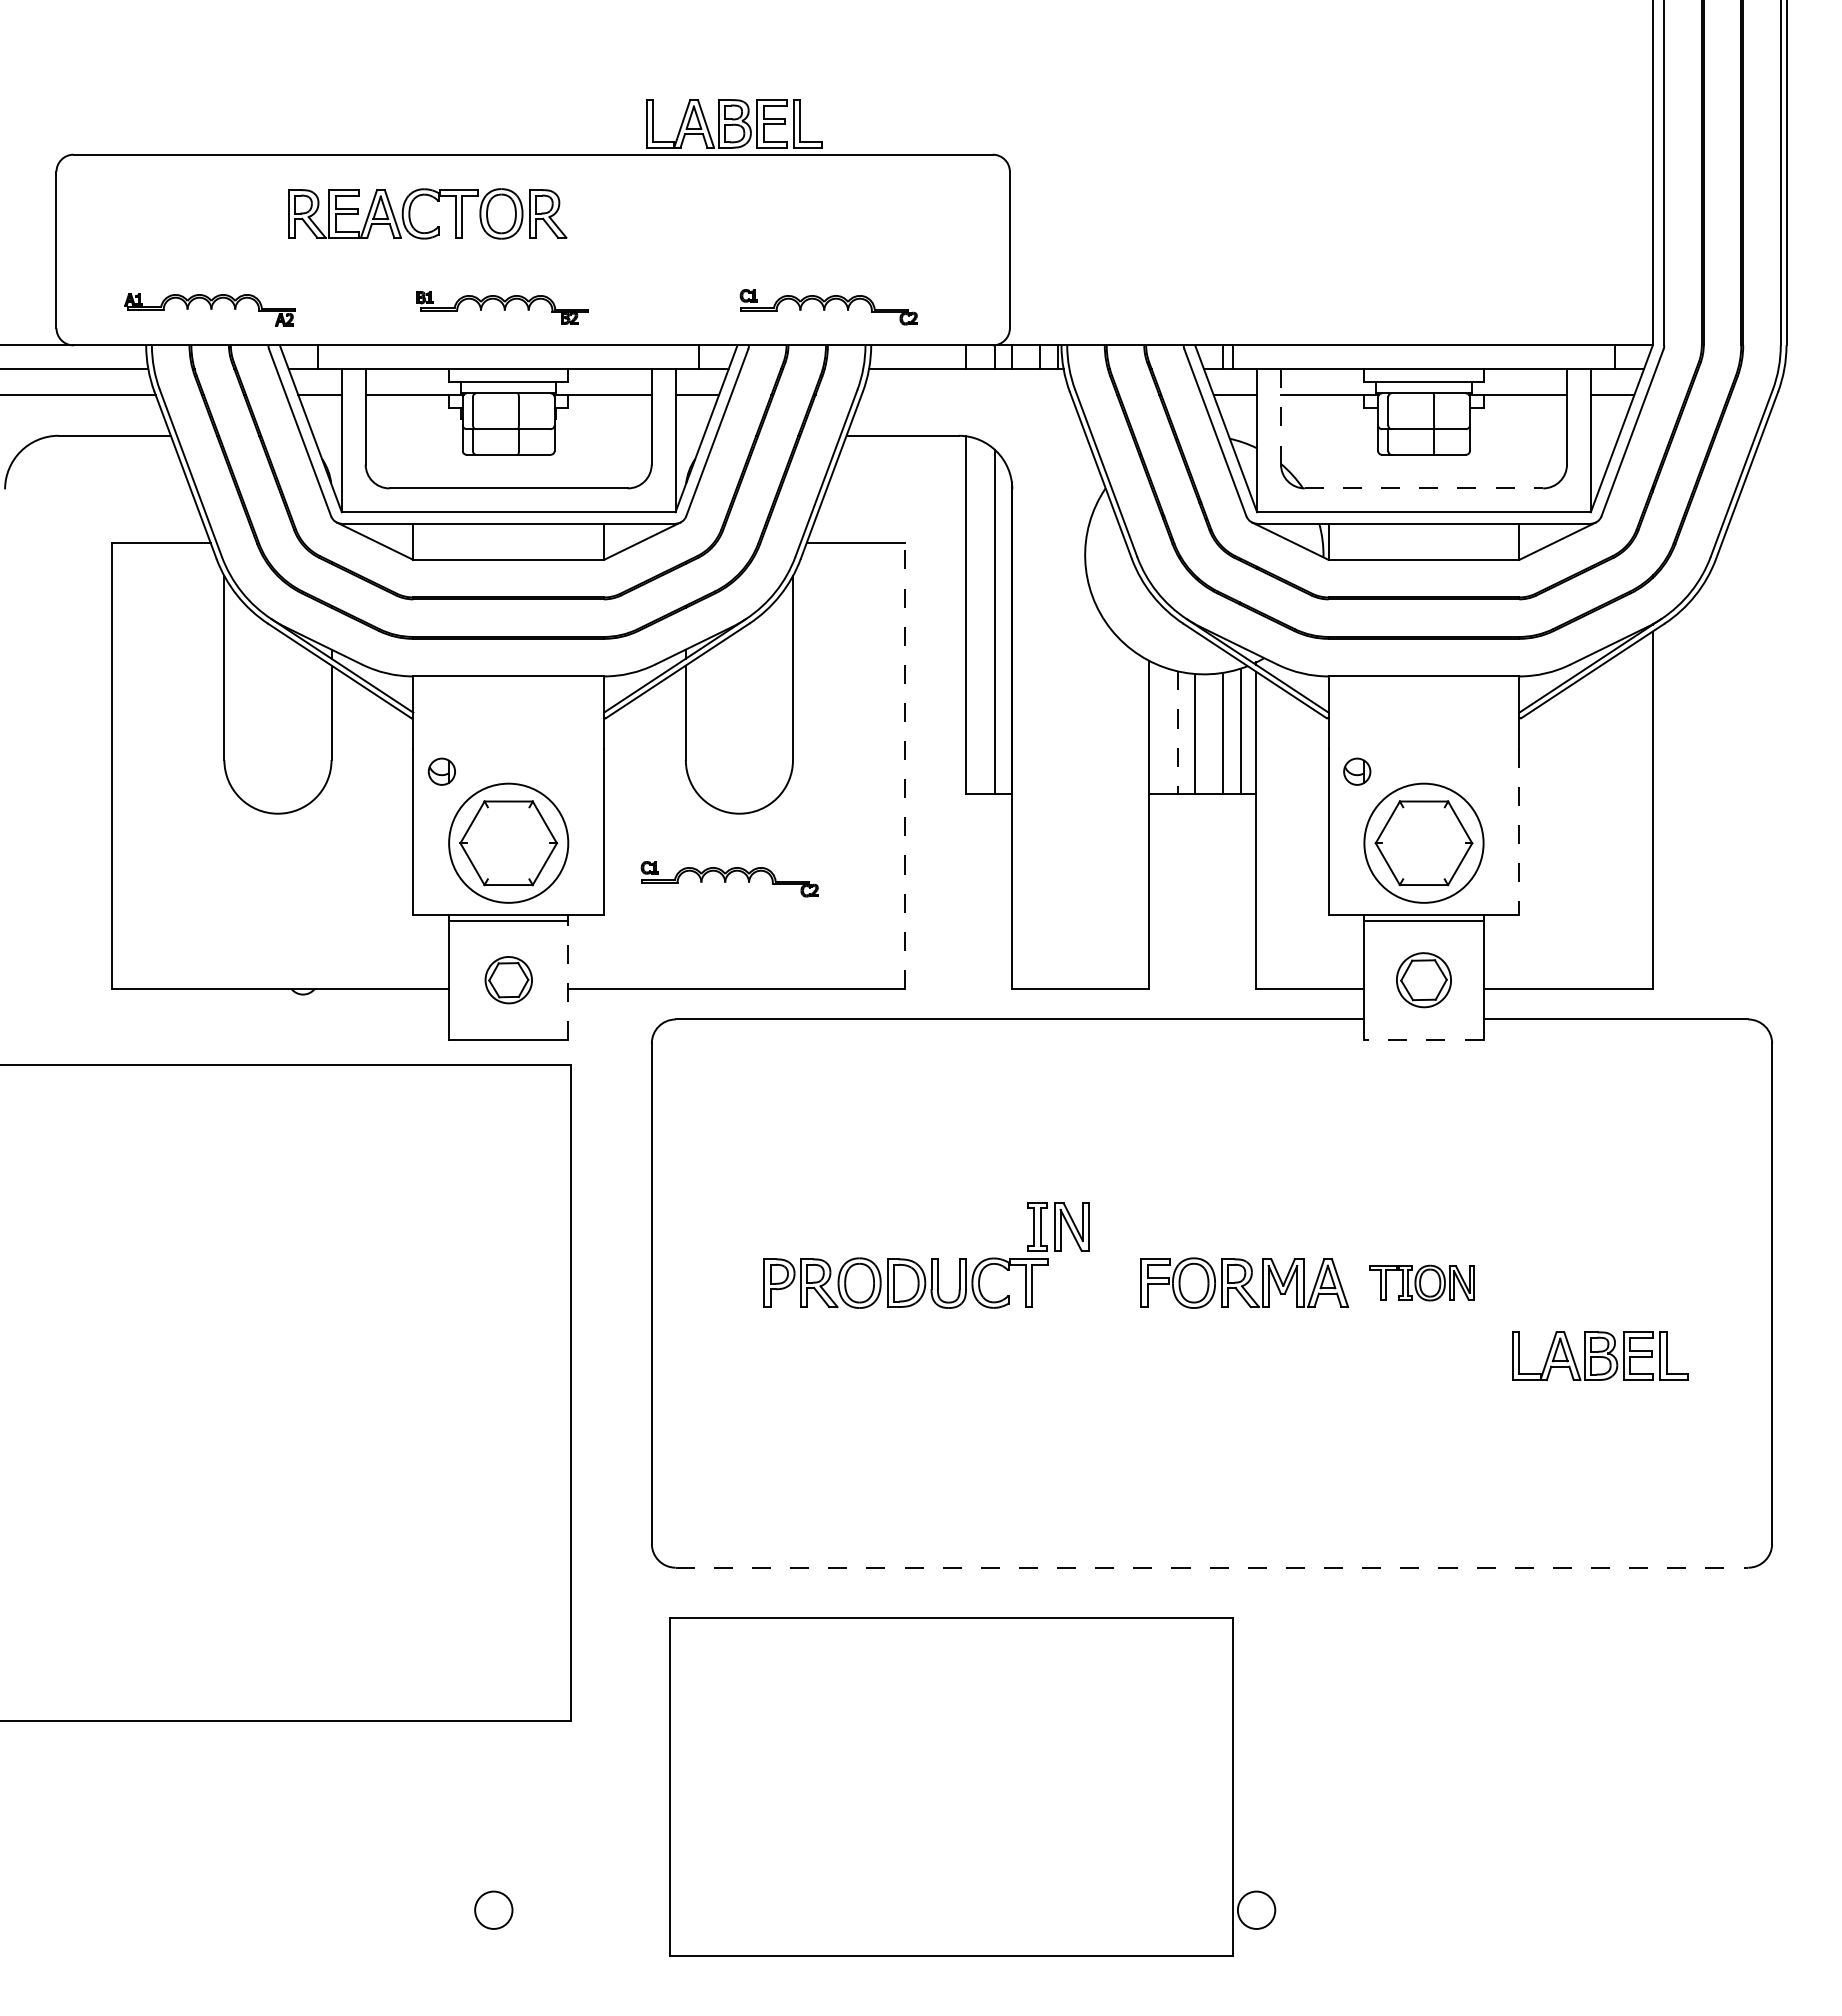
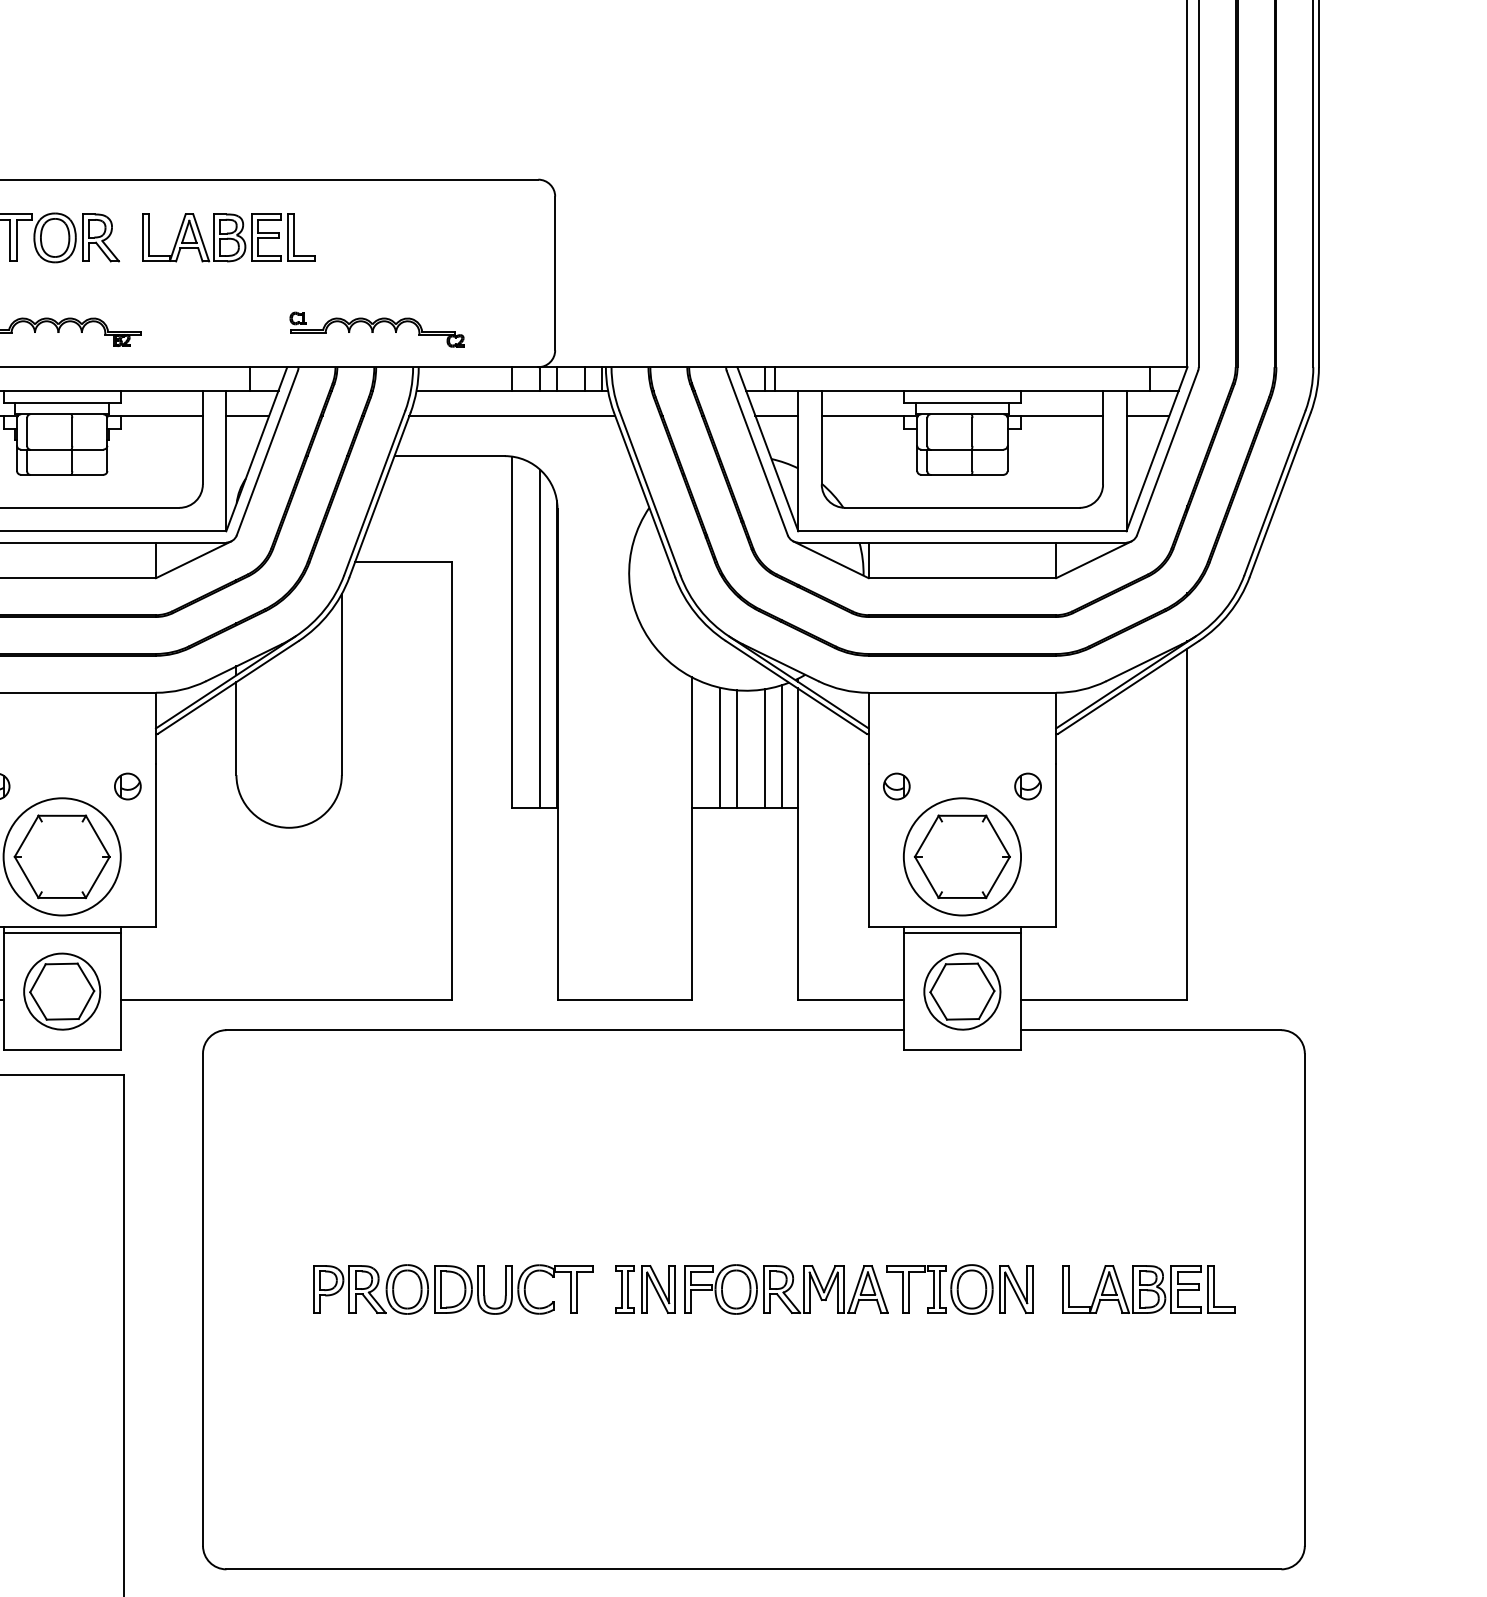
part: (734, 123) -> (229, 237), moved
line: (965, 394) -> (511, 415), added
line: (1280, 416) -> (821, 437), dashed -> solid
line: (1424, 488) -> (962, 507), dashed -> solid
line: (1177, 732) -> (719, 747), dashed -> solid
line: (905, 765) -> (452, 780), dashed -> solid
part: (575, 771) -> (127, 786), added
part: (1490, 771) -> (1027, 786), added
line: (1519, 831) -> (1056, 845), dashed -> solid
part: (729, 879) -> (279, 892), removed
part: (508, 979) -> (62, 990), size x1.67
part: (1423, 979) -> (961, 990), size x1.43
line: (568, 980) -> (121, 991), dashed -> solid
line: (1424, 1039) -> (962, 1049), dashed -> solid
part: (1058, 1227) -> (645, 1289), moved
part: (1421, 1282) -> (959, 1288), size x1.43
part: (1600, 1355) -> (1148, 1288), moved
line: (1212, 1567) -> (754, 1569), dashed -> solid

